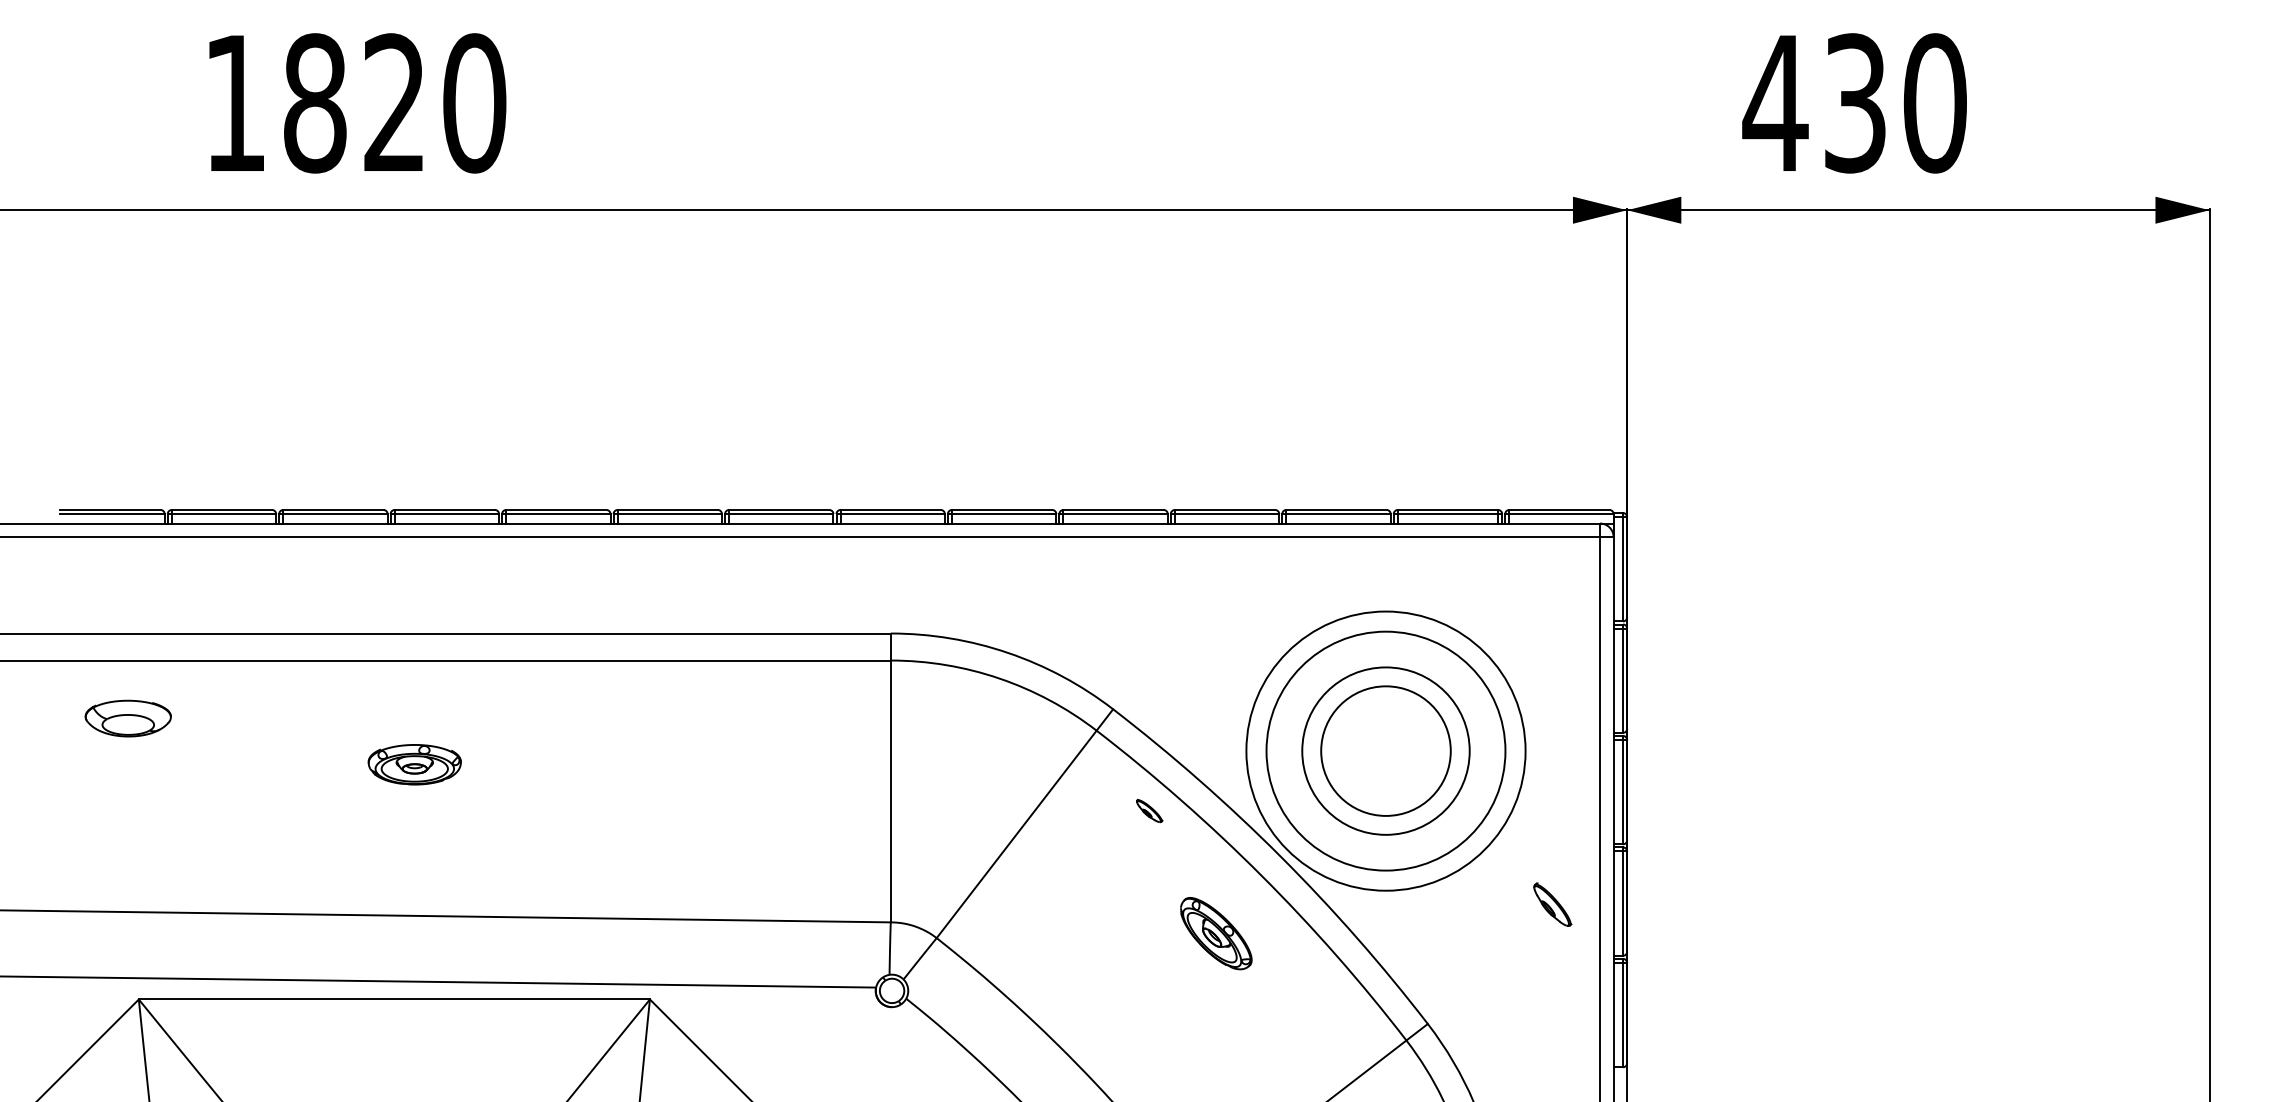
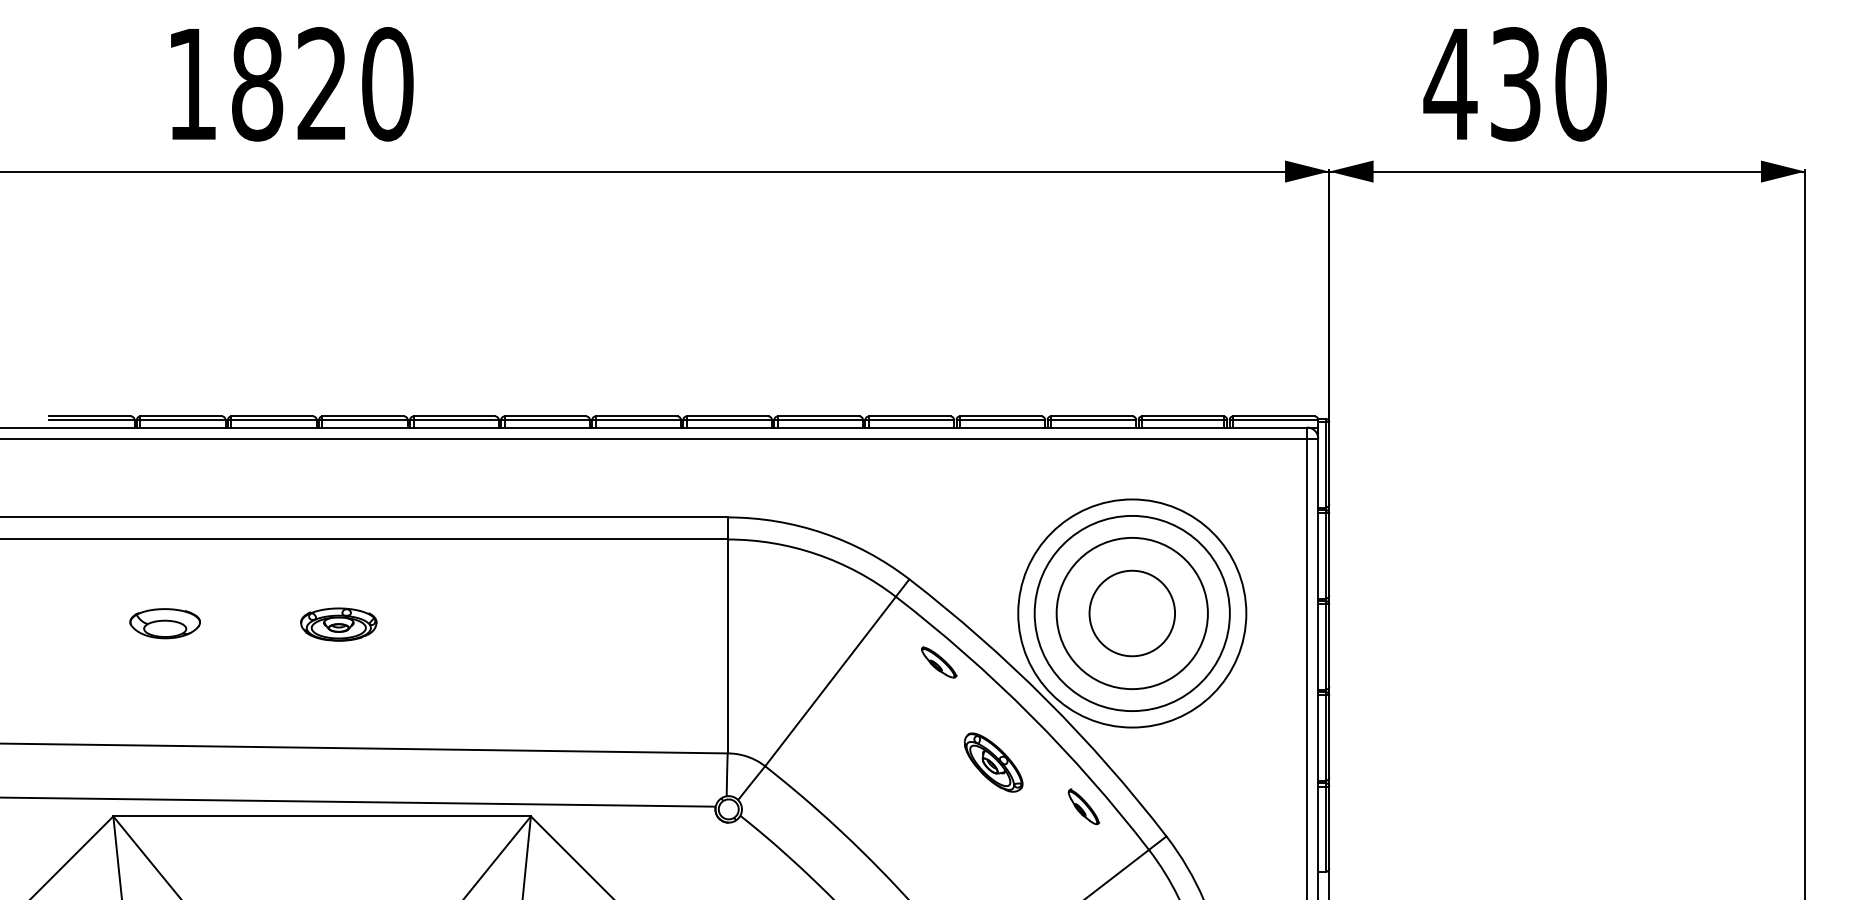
part: (127, 718) -> (164, 623), moved
circle: (1385, 750) -> (1131, 612), size x0.62
circle: (1385, 750) -> (1131, 612), size x1.43
part: (1149, 810) -> (939, 662), size x1.67
part: (1552, 904) -> (1083, 806), moved

